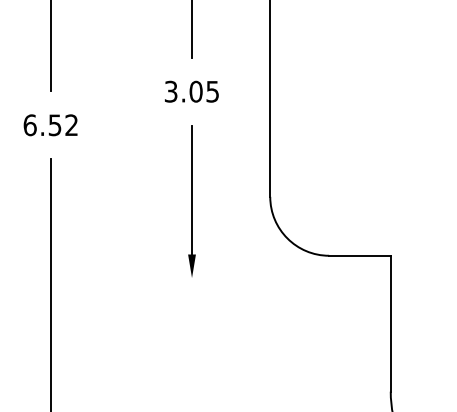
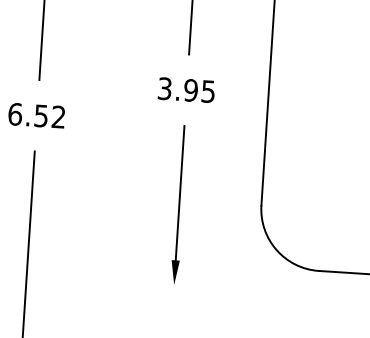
text: (195, 91) -> (190, 90), 3.05 -> 3.95

